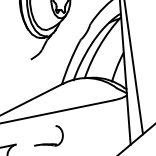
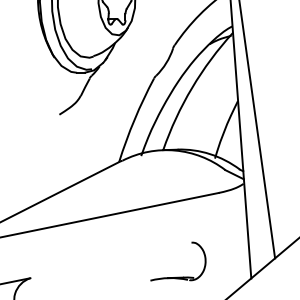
part: (48, 143) -> (177, 276), moved

